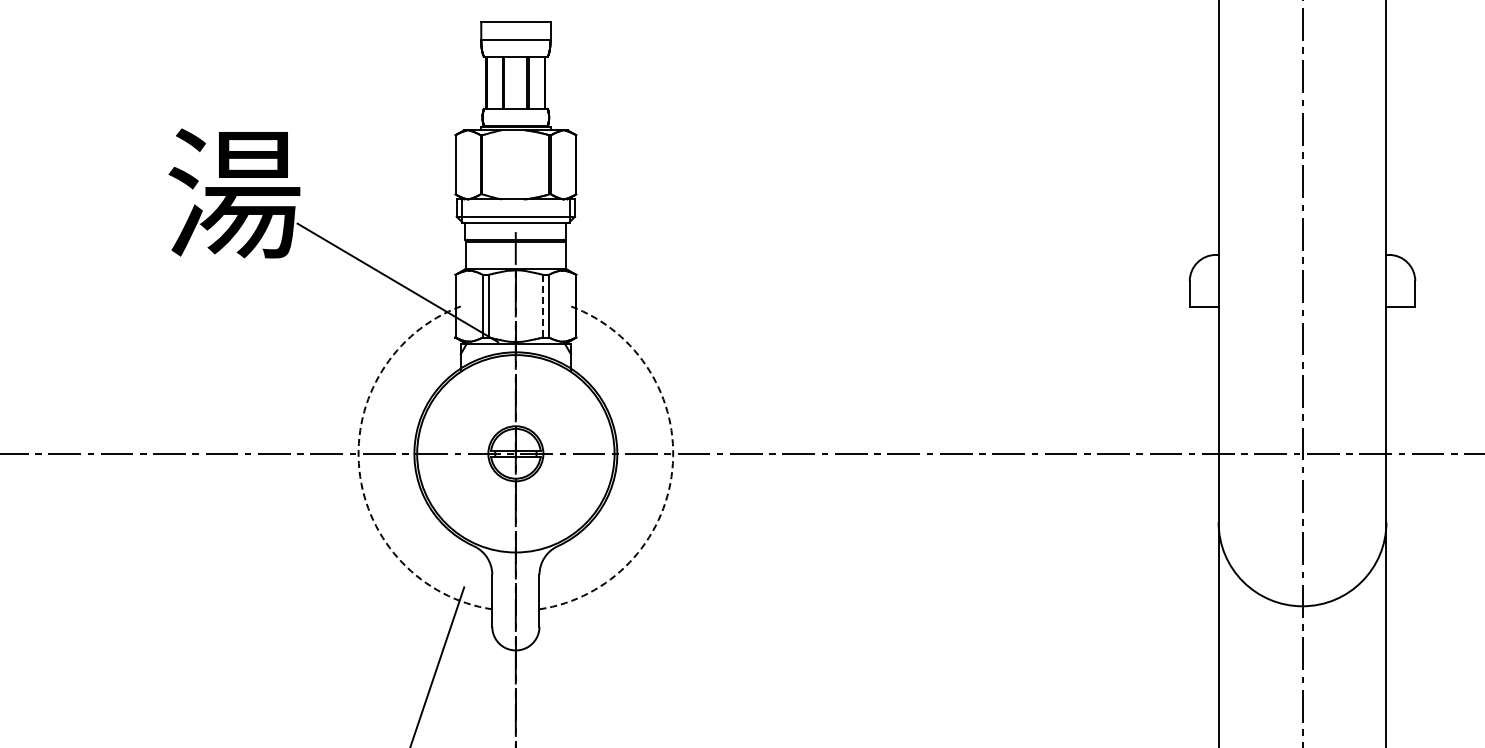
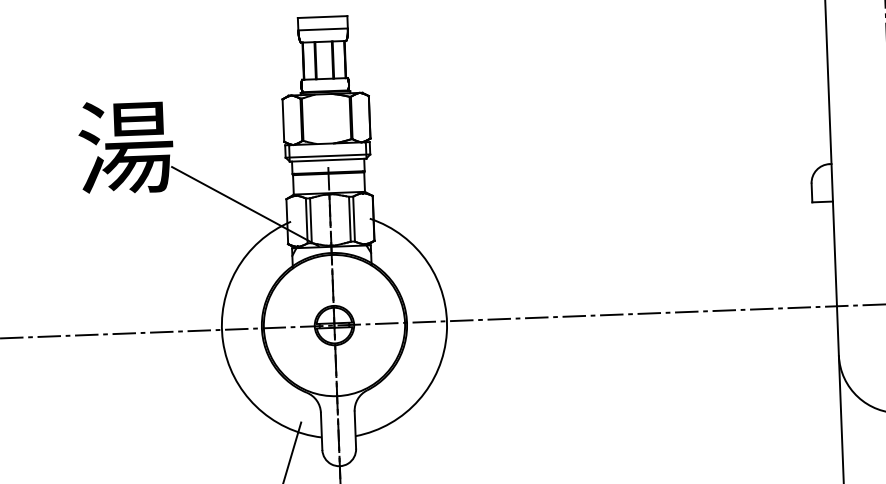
line: (543, 306) -> (350, 219), dashed -> solid
arc: (359, 470) -> (223, 341), dashed -> solid
arc: (672, 470) -> (446, 333), dashed -> solid

